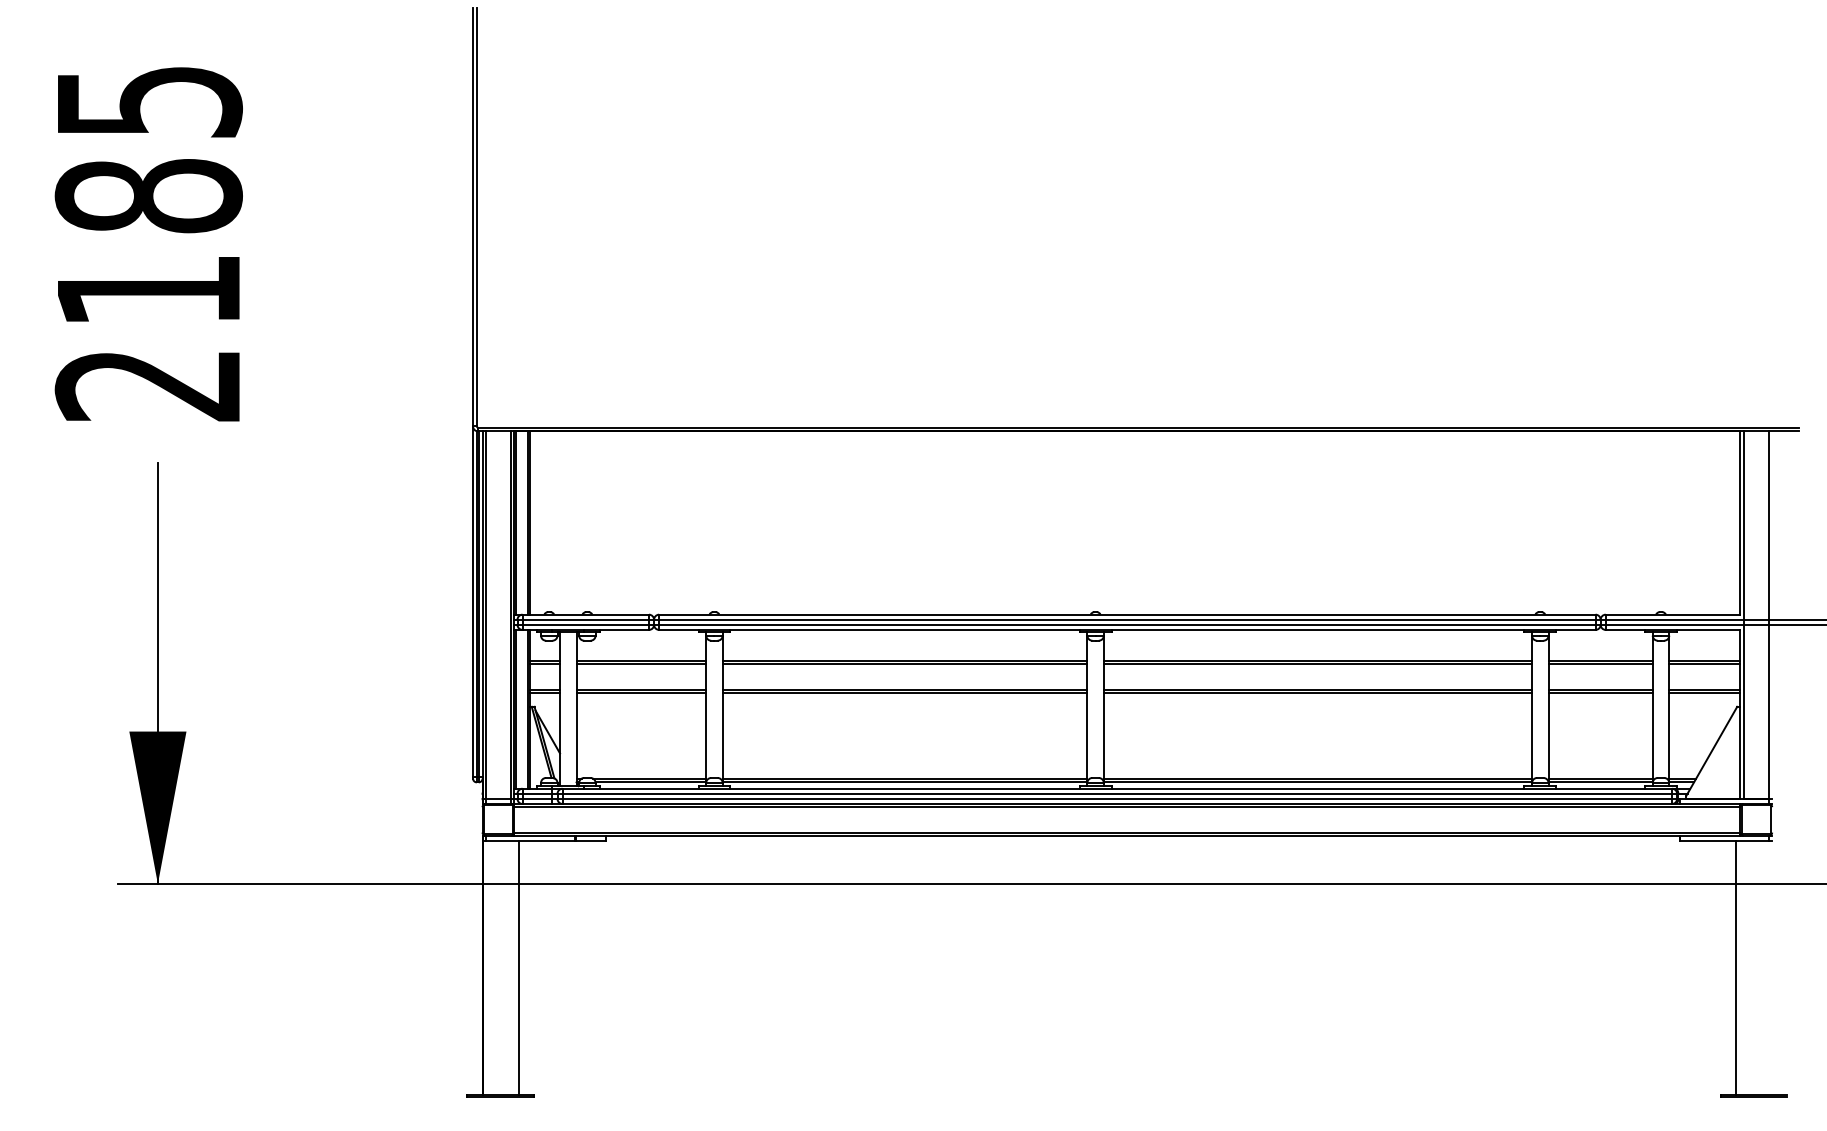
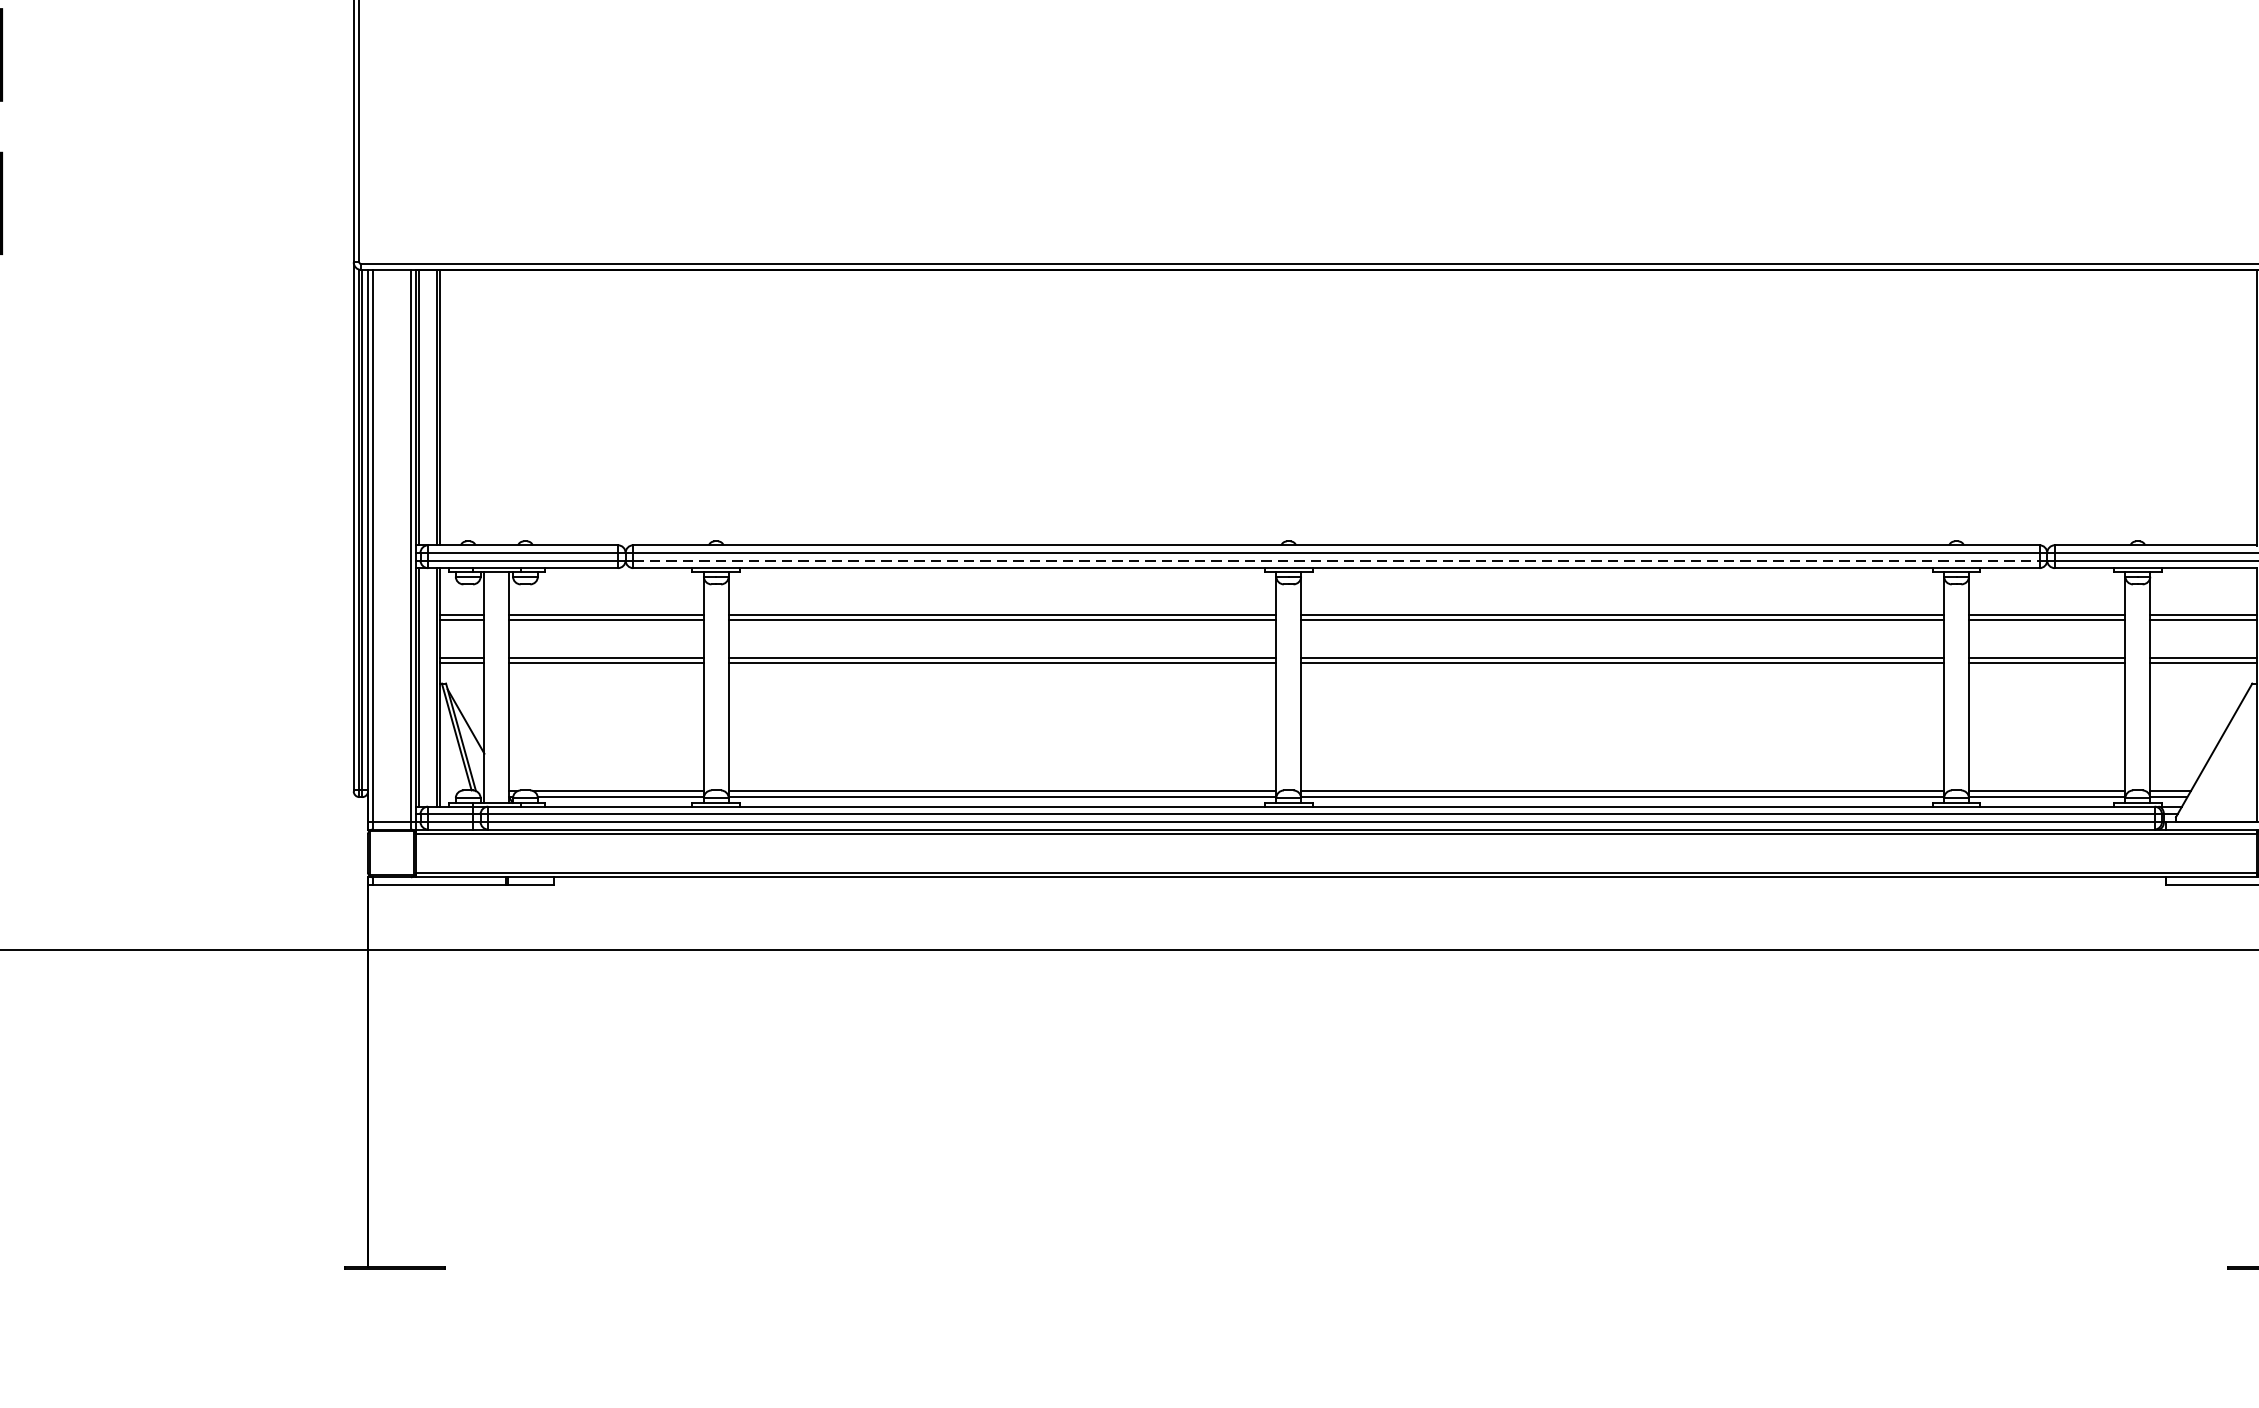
line: (1127, 624) -> (1336, 560), solid -> dashed
line: (518, 967) -> (422, 1075), removed
line: (1735, 967) -> (2249, 1075), removed

